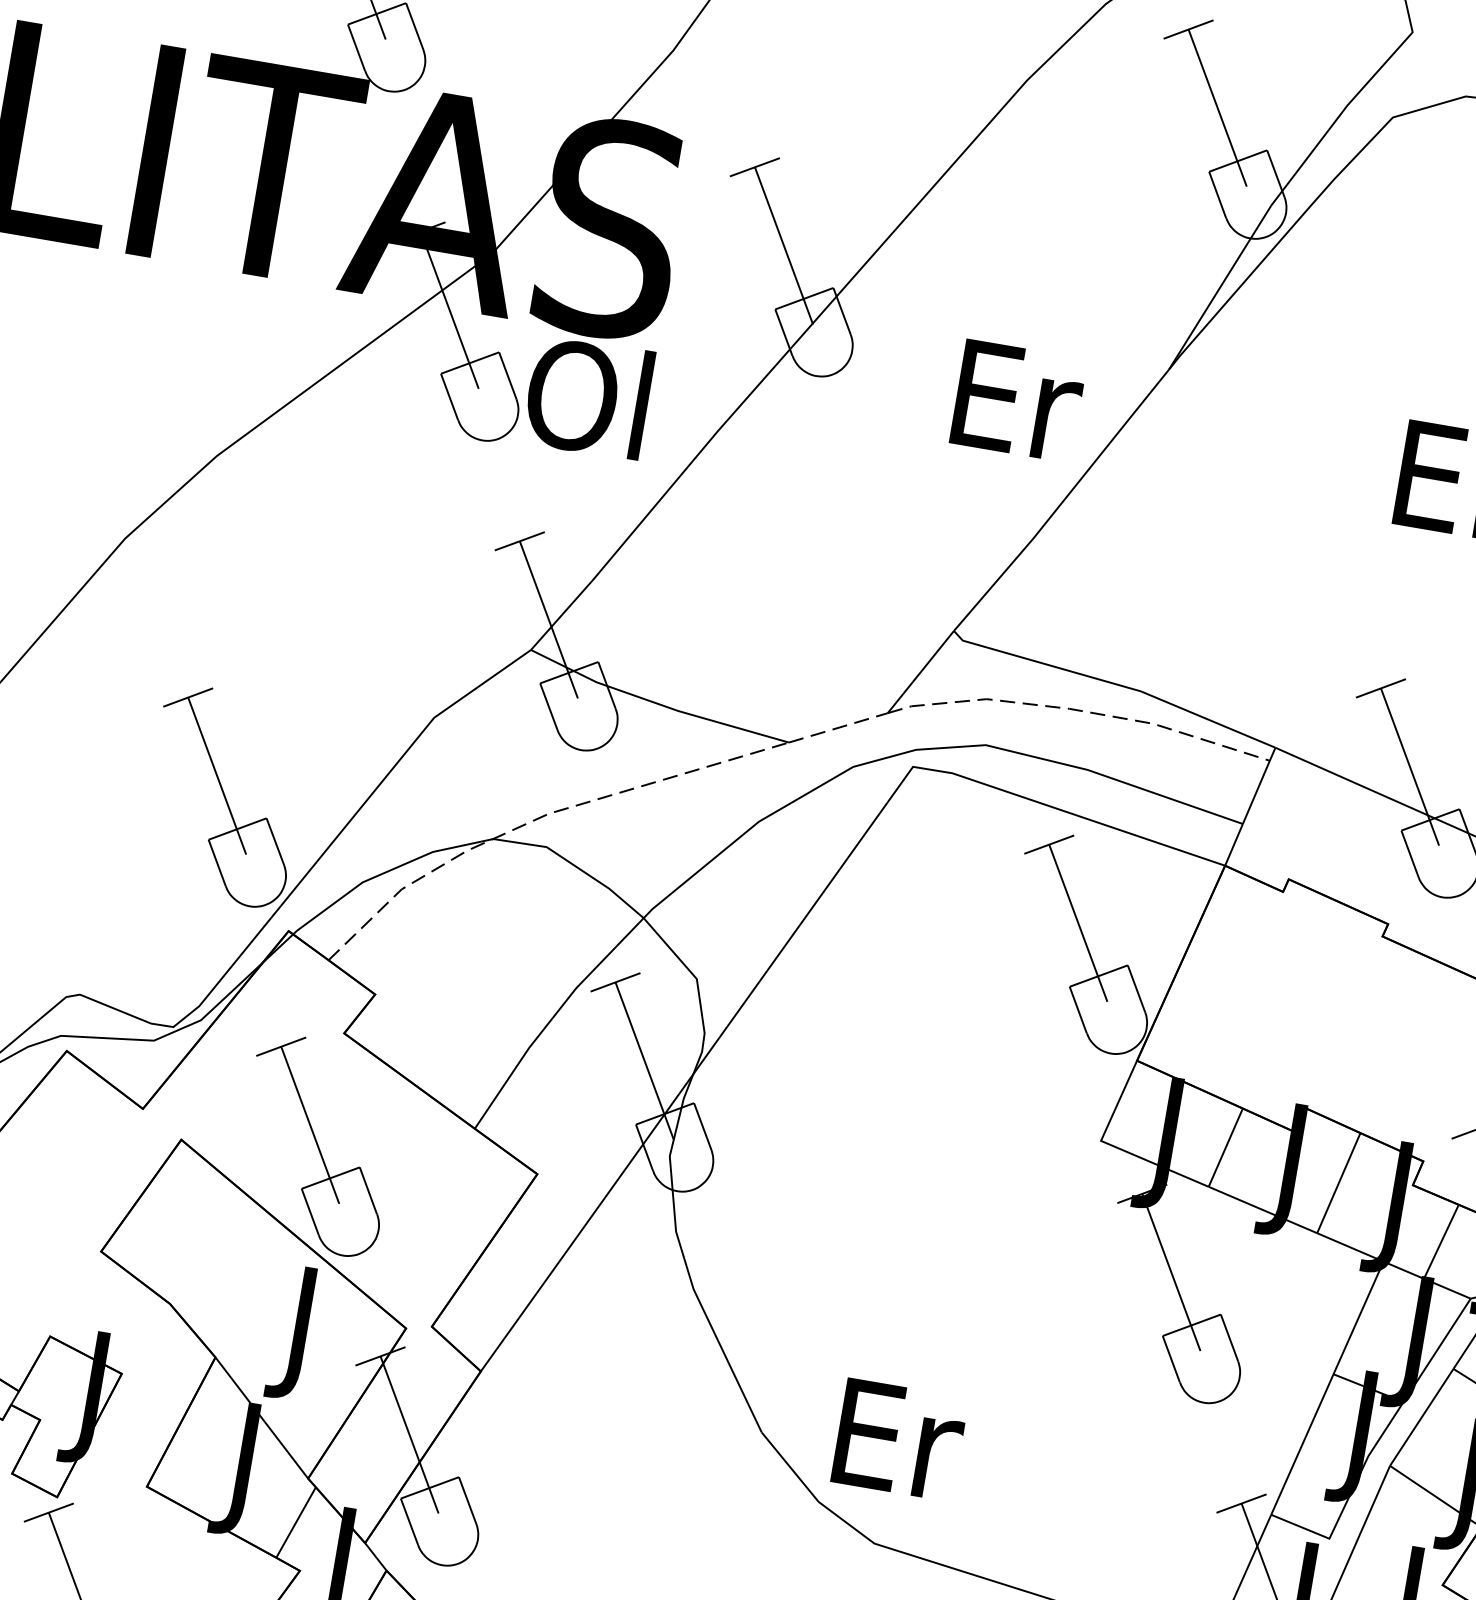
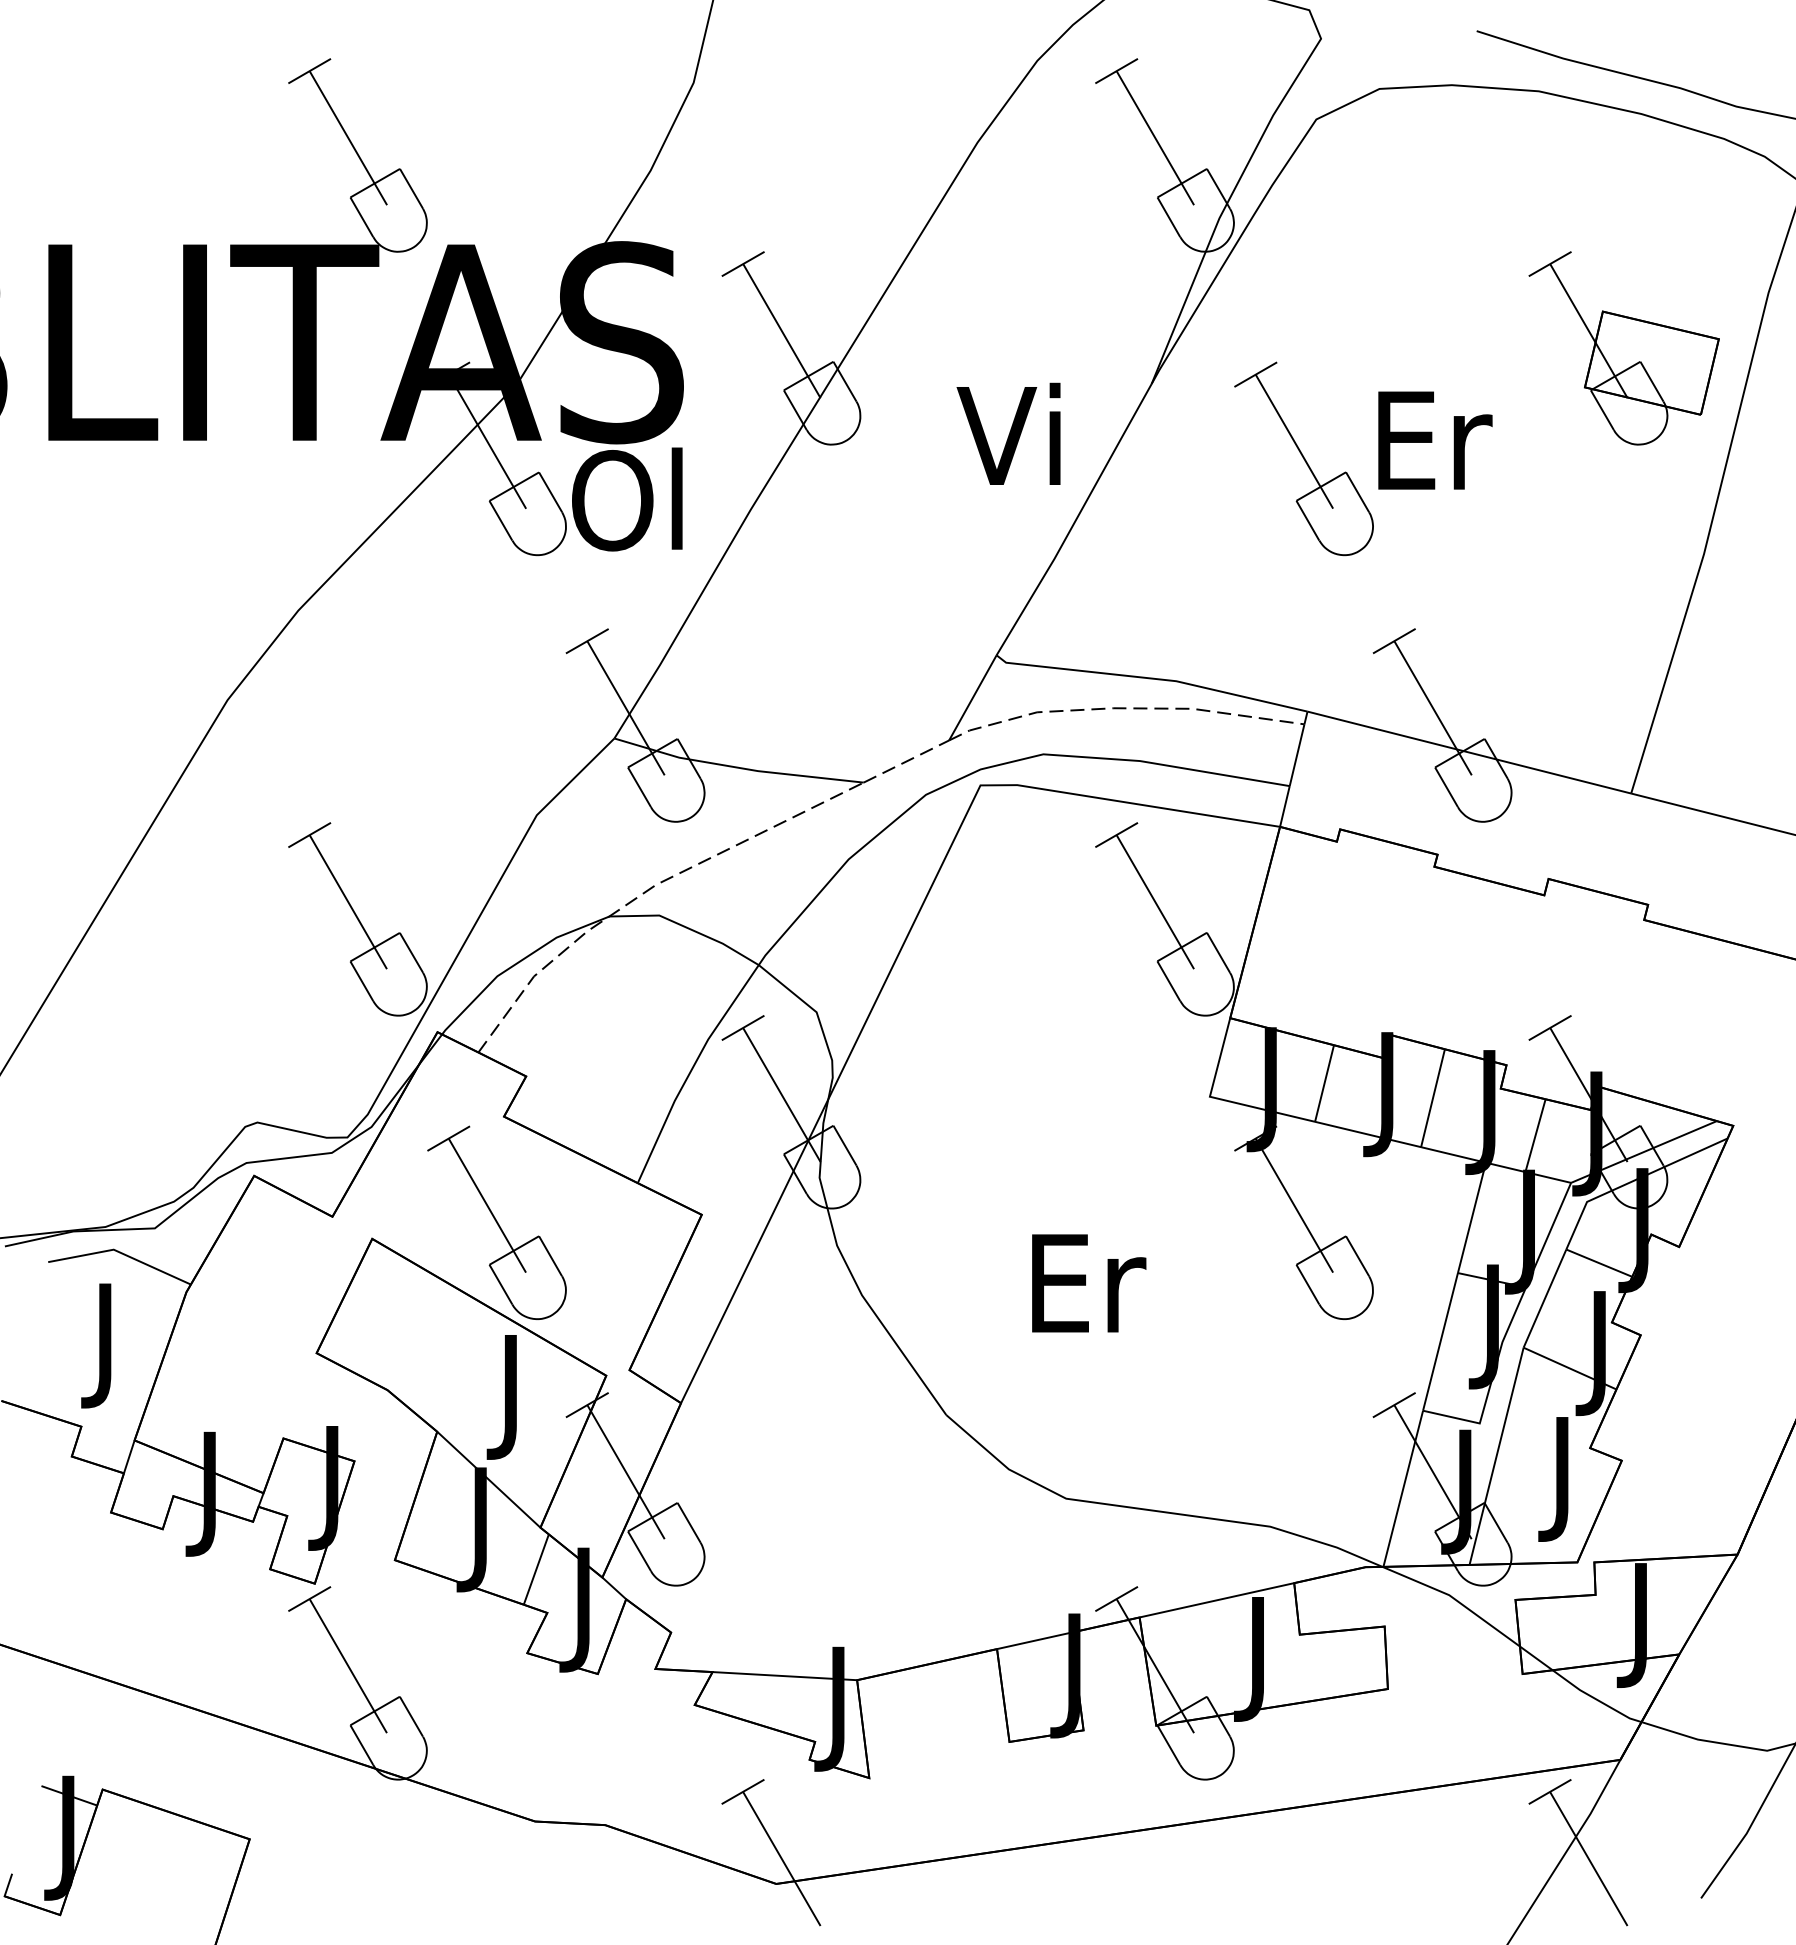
text: (1015, 397) -> (1016, 433), Er -> Vi
part: (1317, 476) -> (1303, 458), added
text: (900, 1440) -> (1089, 1283), moved

